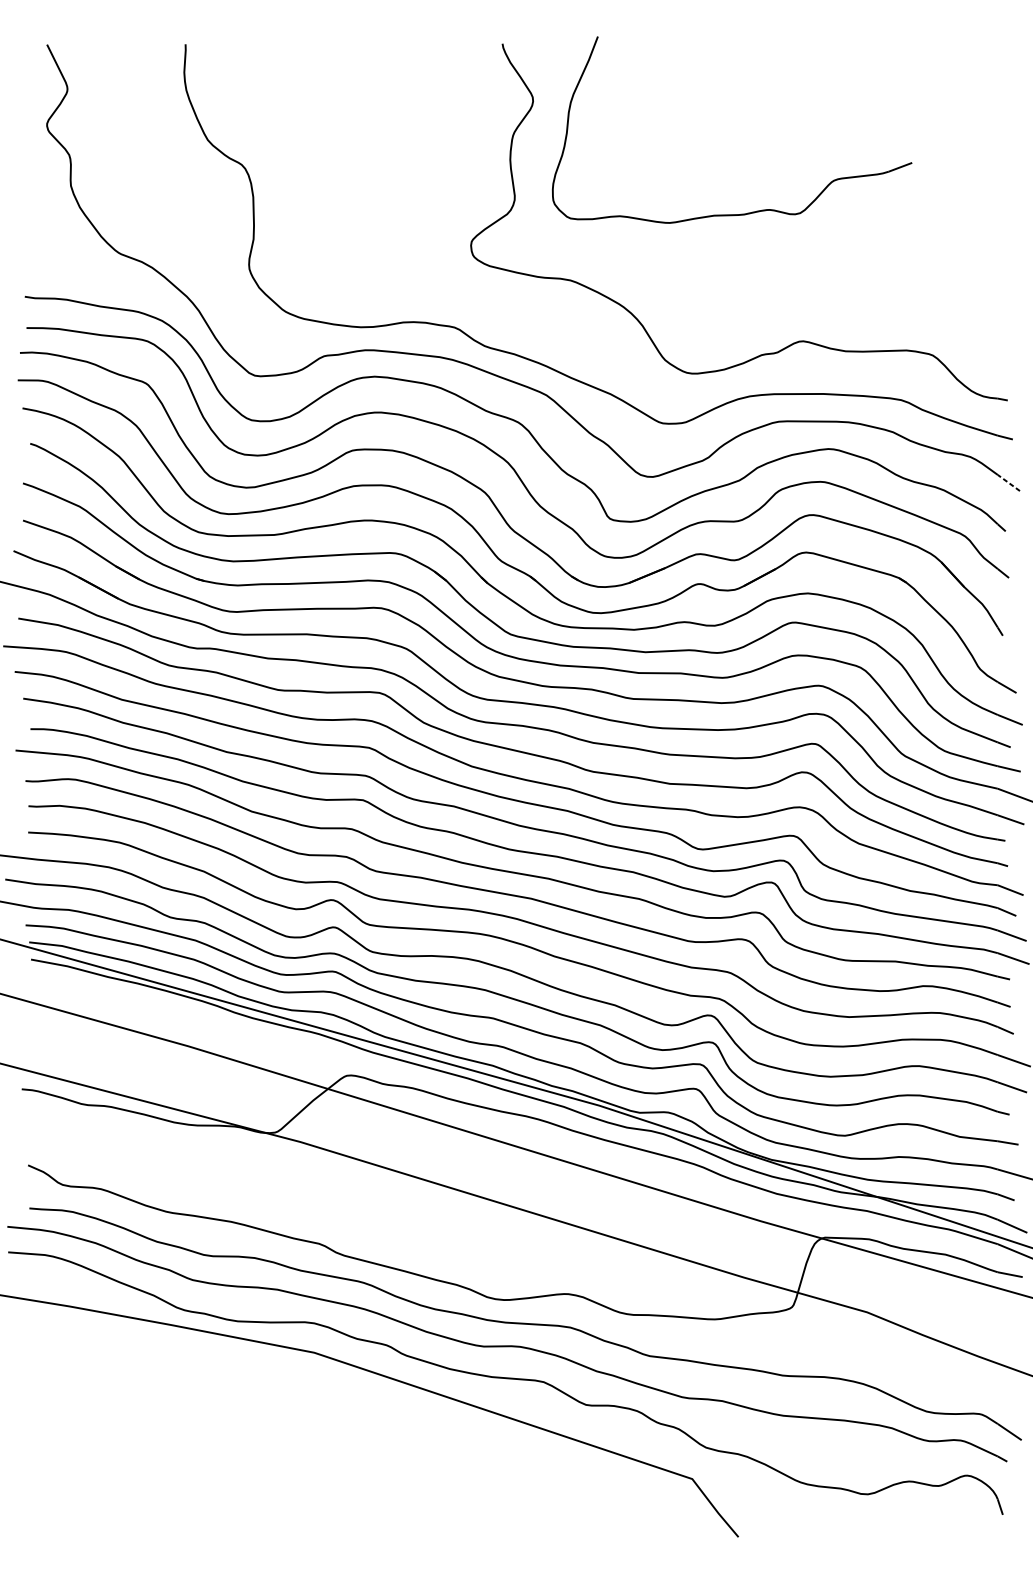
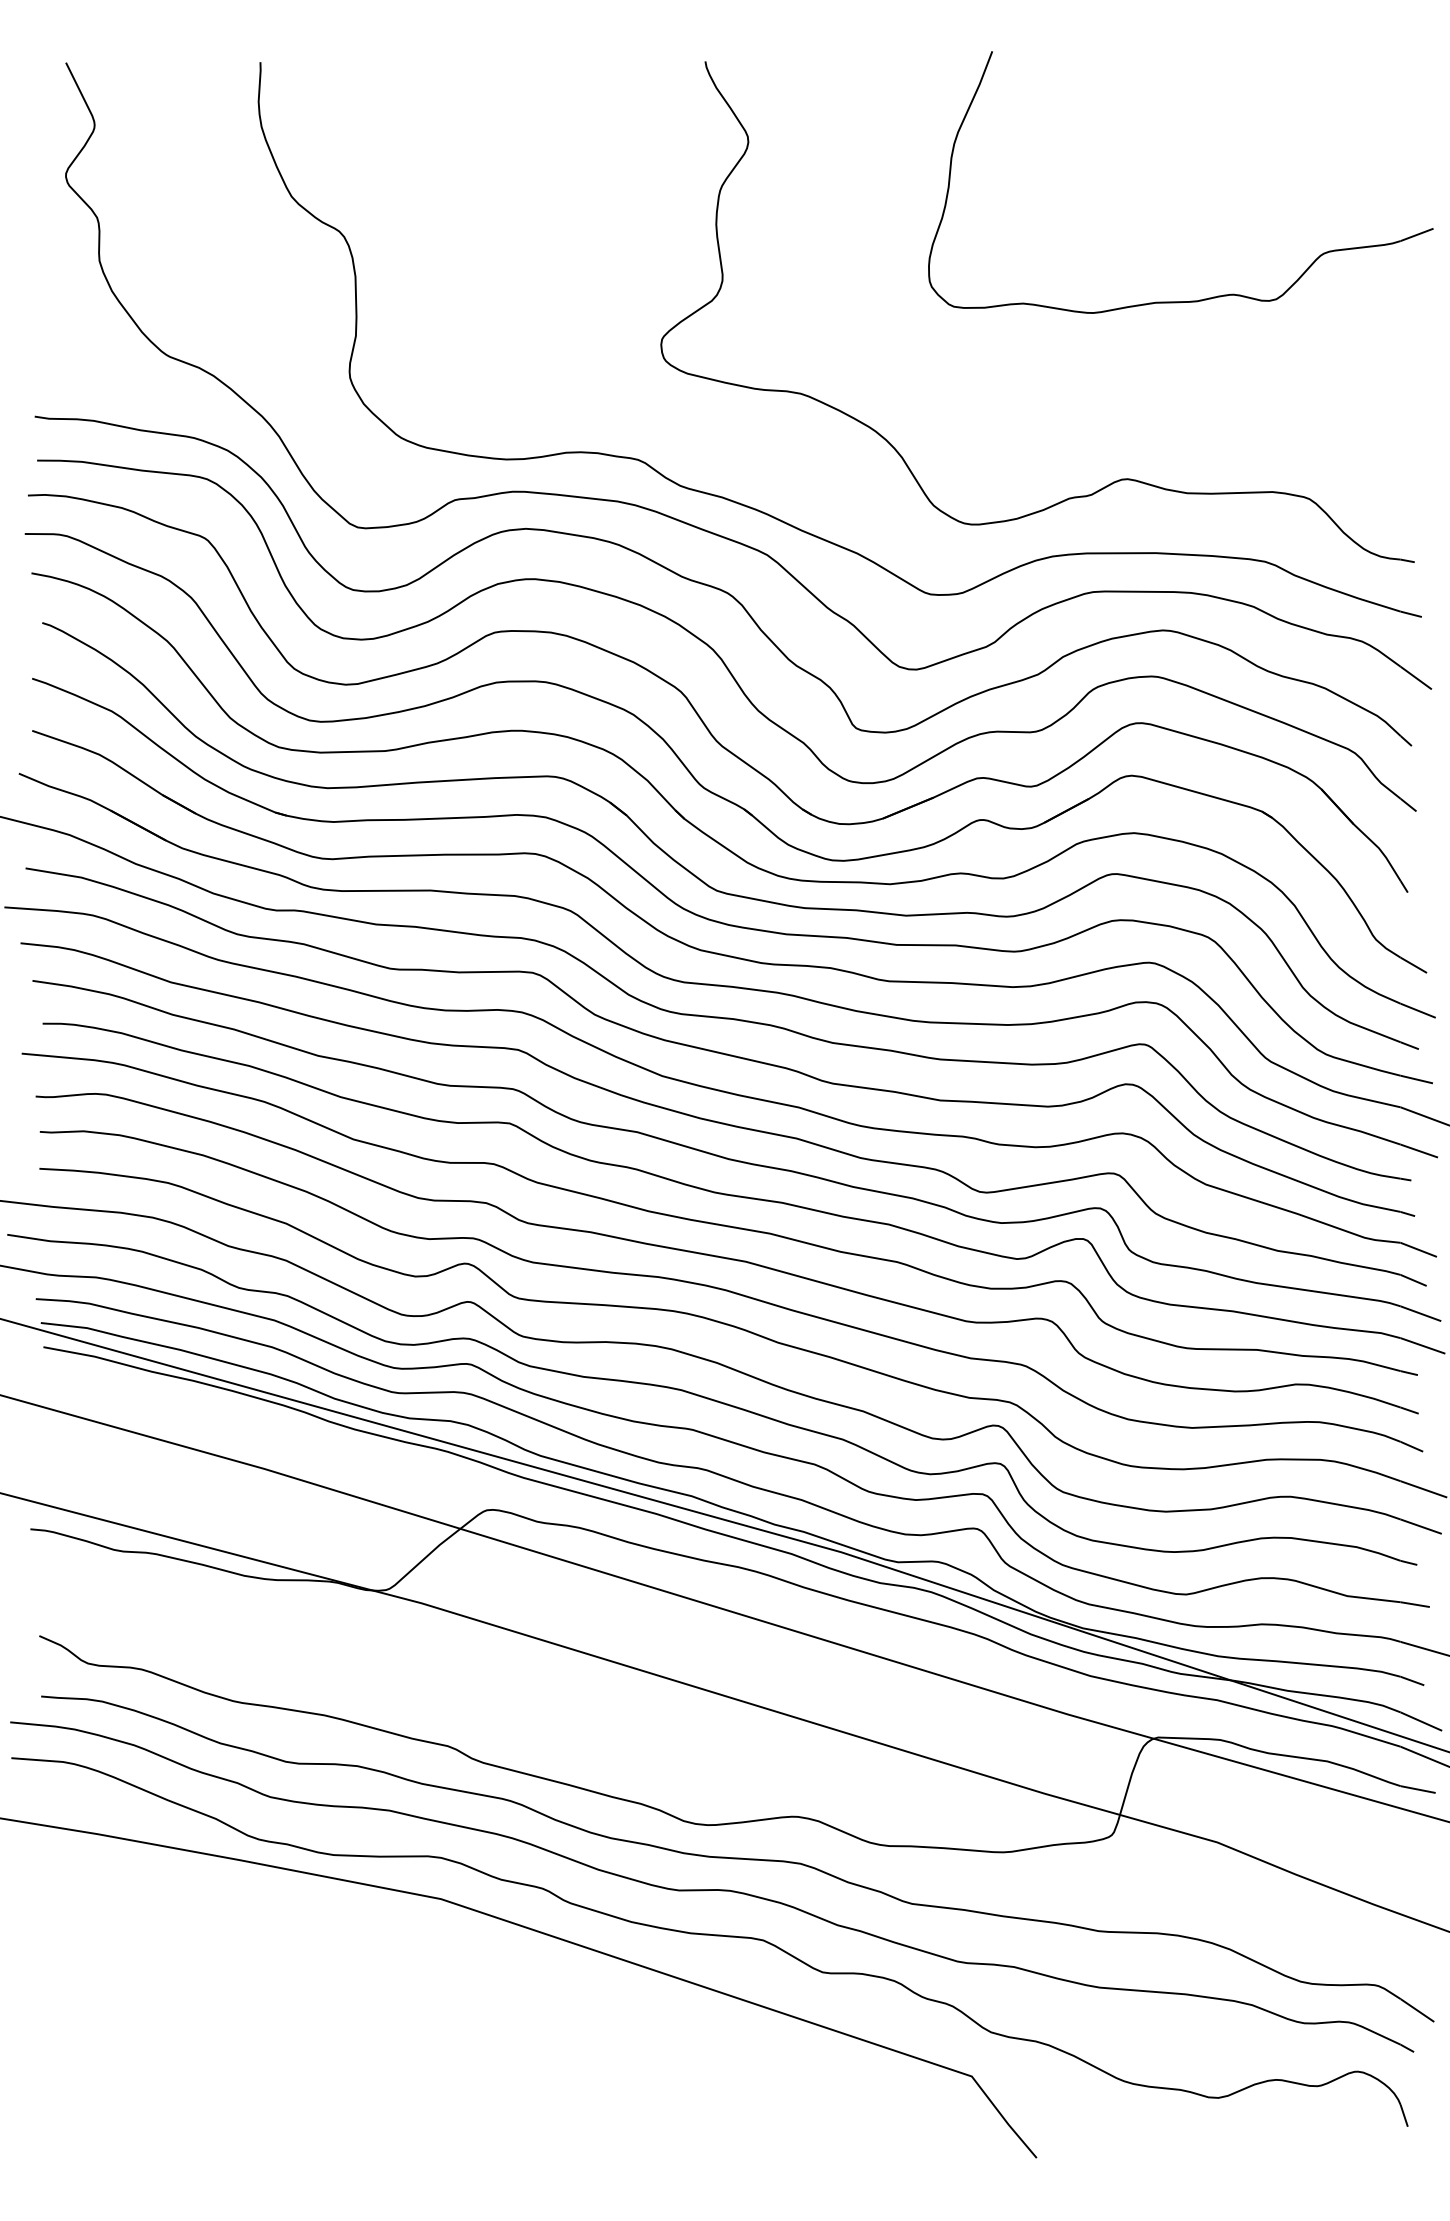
part: (751, 211) -> (1208, 297), moved
line: (1008, 482) -> (1415, 677), dashed -> solid

